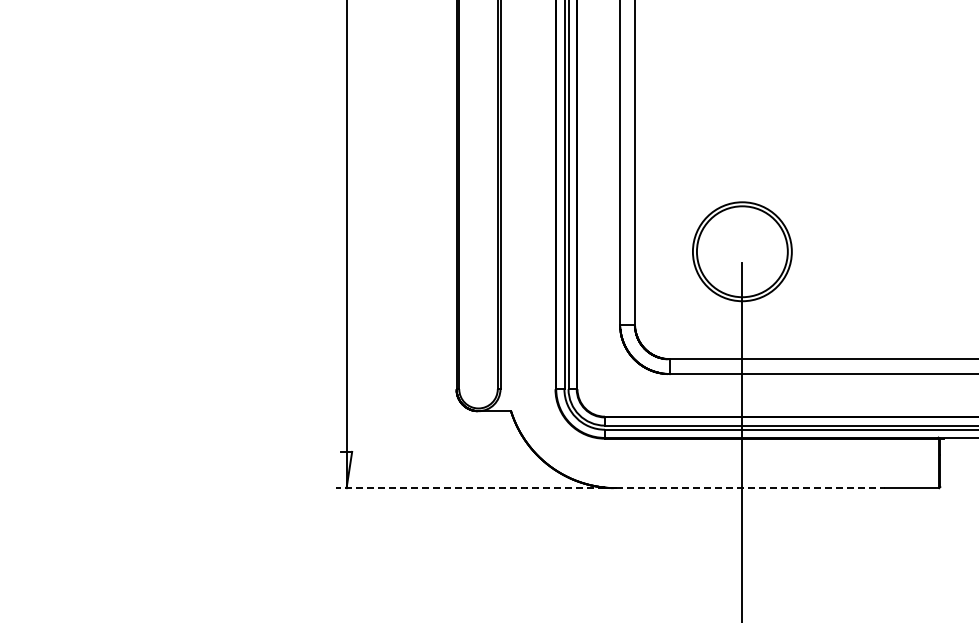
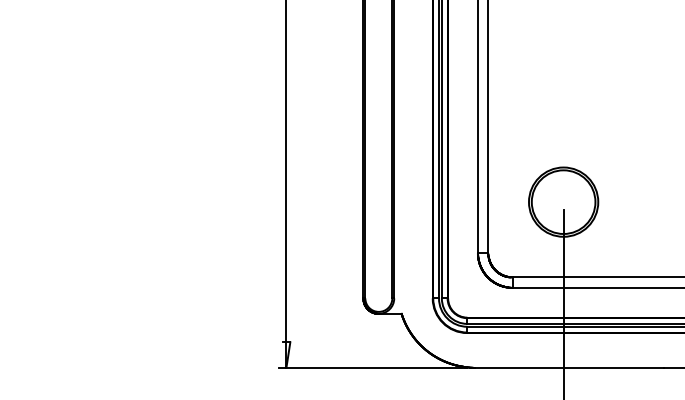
line: (470, 488) -> (373, 367), dashed -> solid
line: (750, 488) -> (569, 367), dashed -> solid

